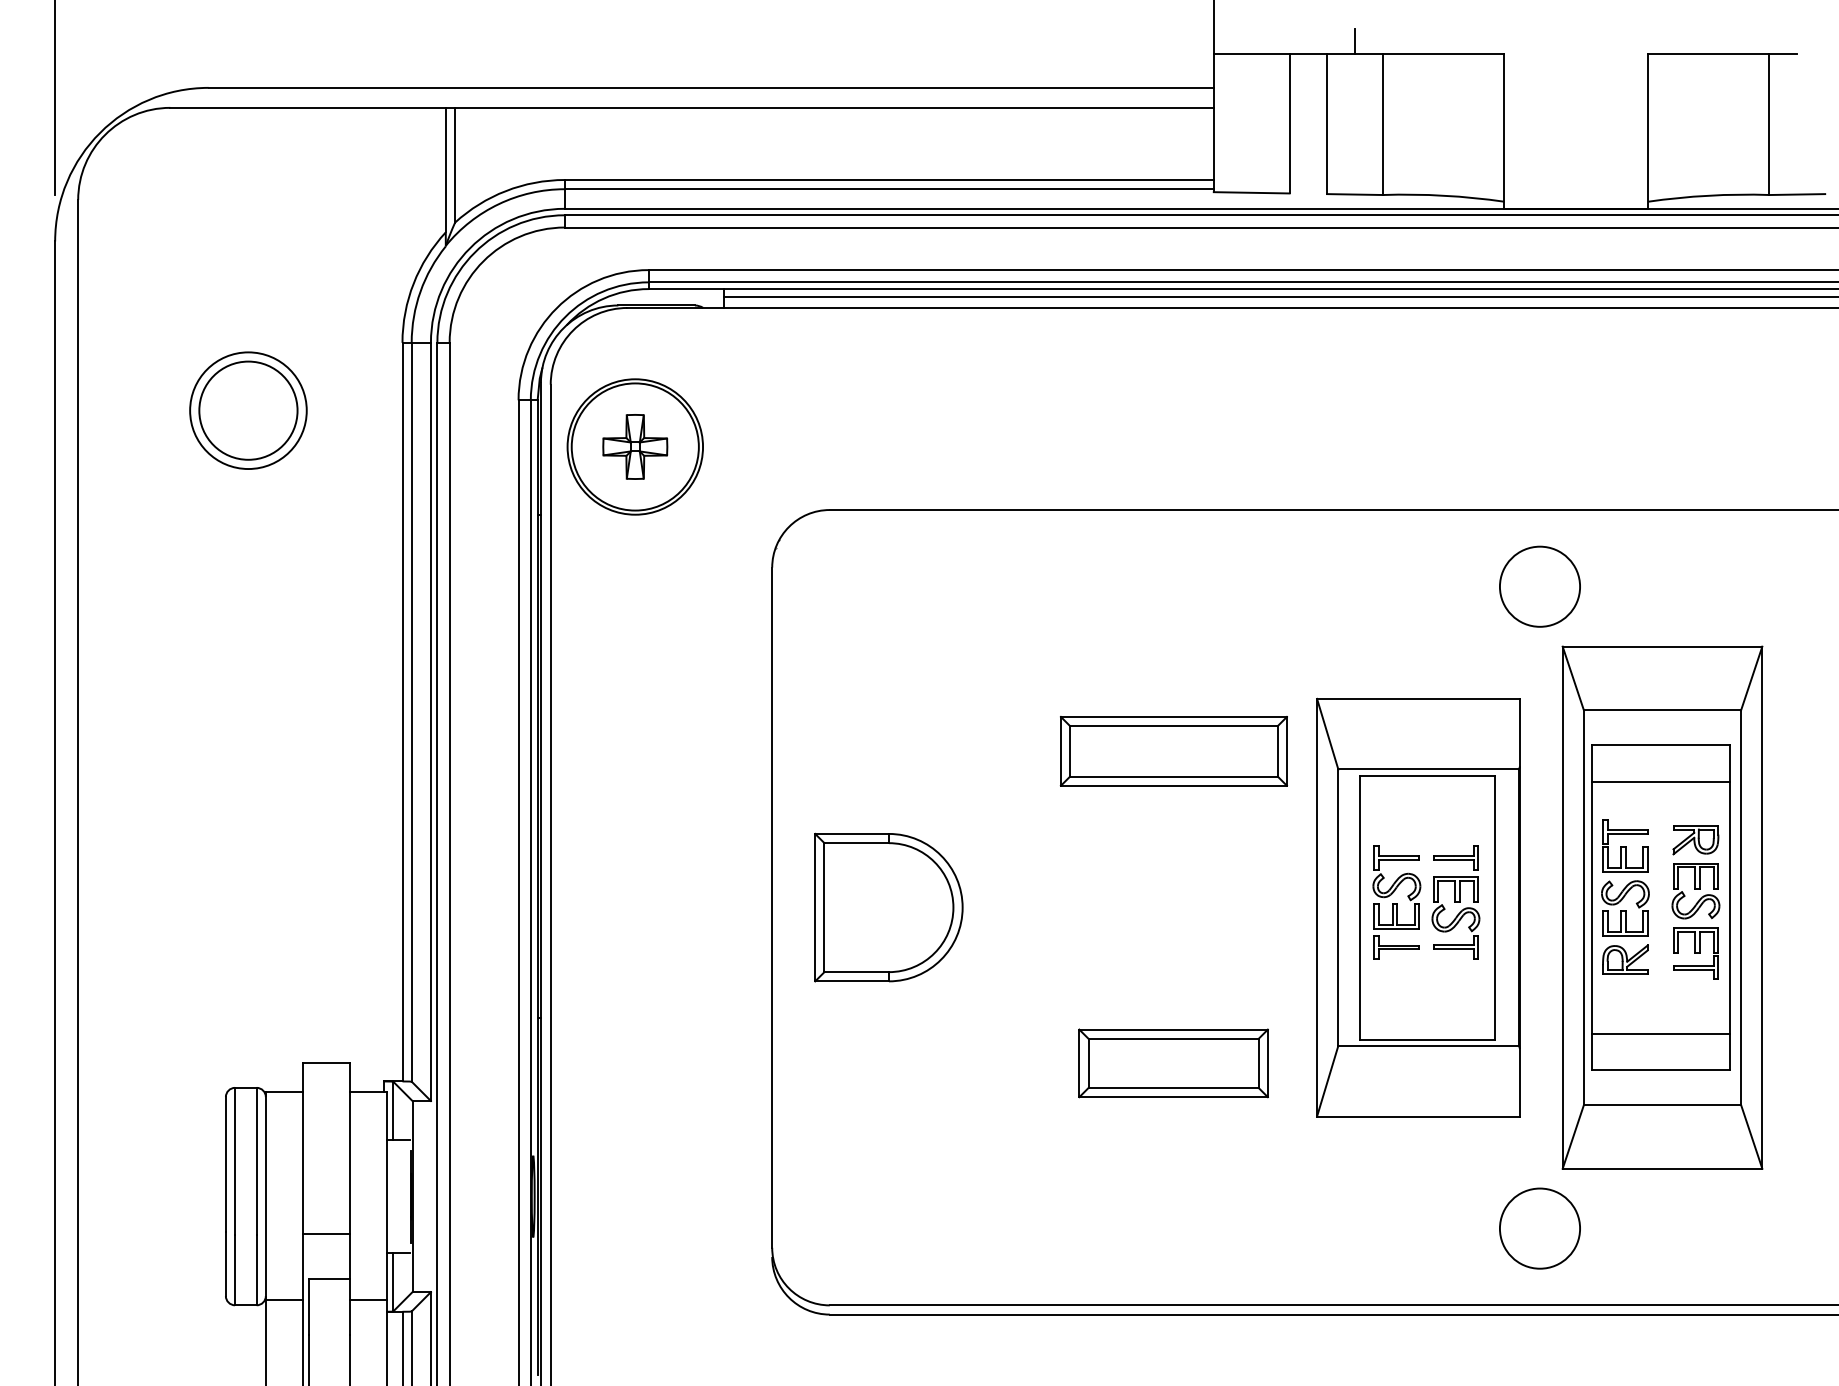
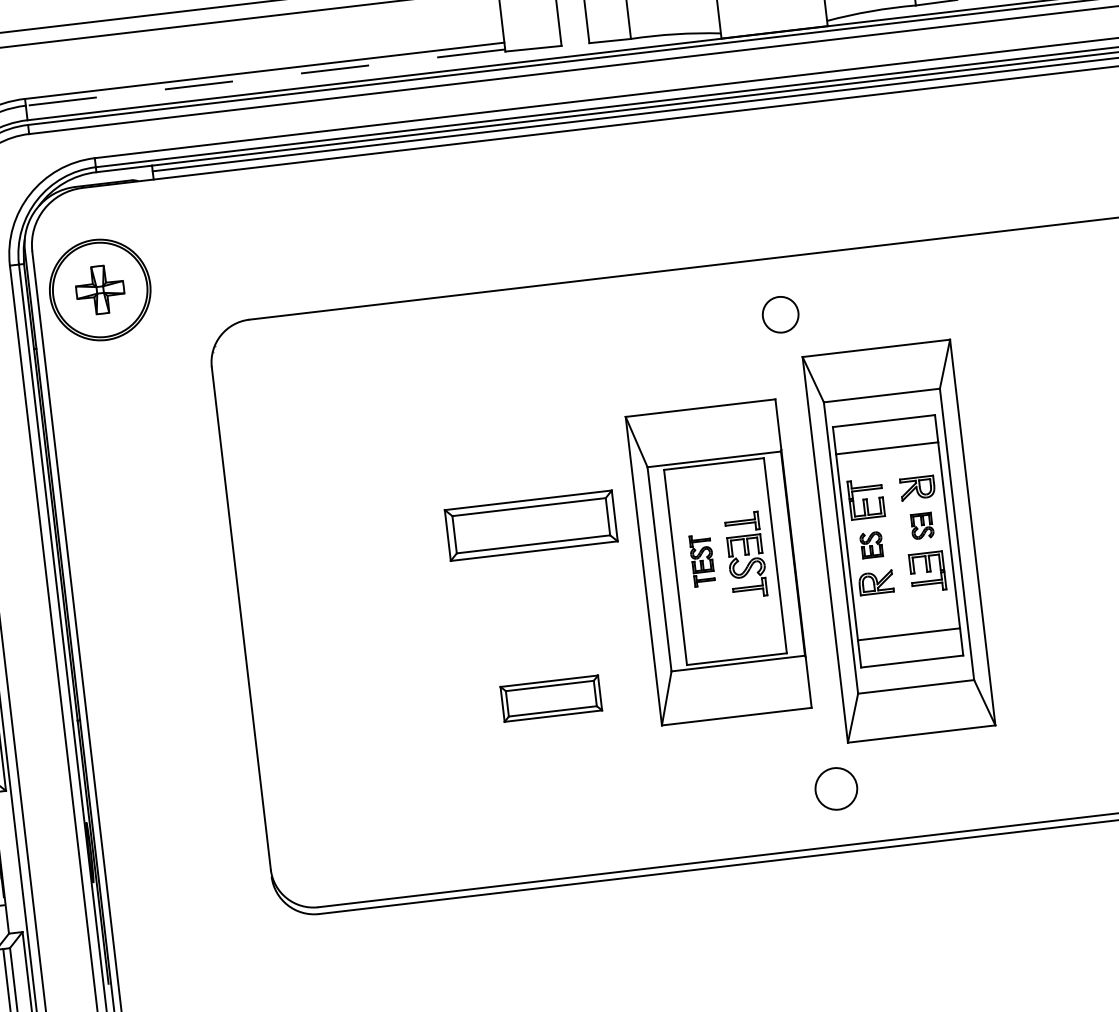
line: (888, 189) -> (264, 77), solid -> dashed
circle: (1539, 586) -> (780, 314), size x0.6
part: (1173, 751) -> (530, 525), moved
part: (1695, 891) -> (921, 526), size x0.6
part: (1396, 902) -> (702, 560), size x0.6
part: (888, 907) -> (327, 608), removed
part: (1625, 908) -> (871, 545), size x0.6
part: (1173, 1063) -> (551, 698), size x0.7
circle: (1539, 1228) -> (835, 788), size x0.7

